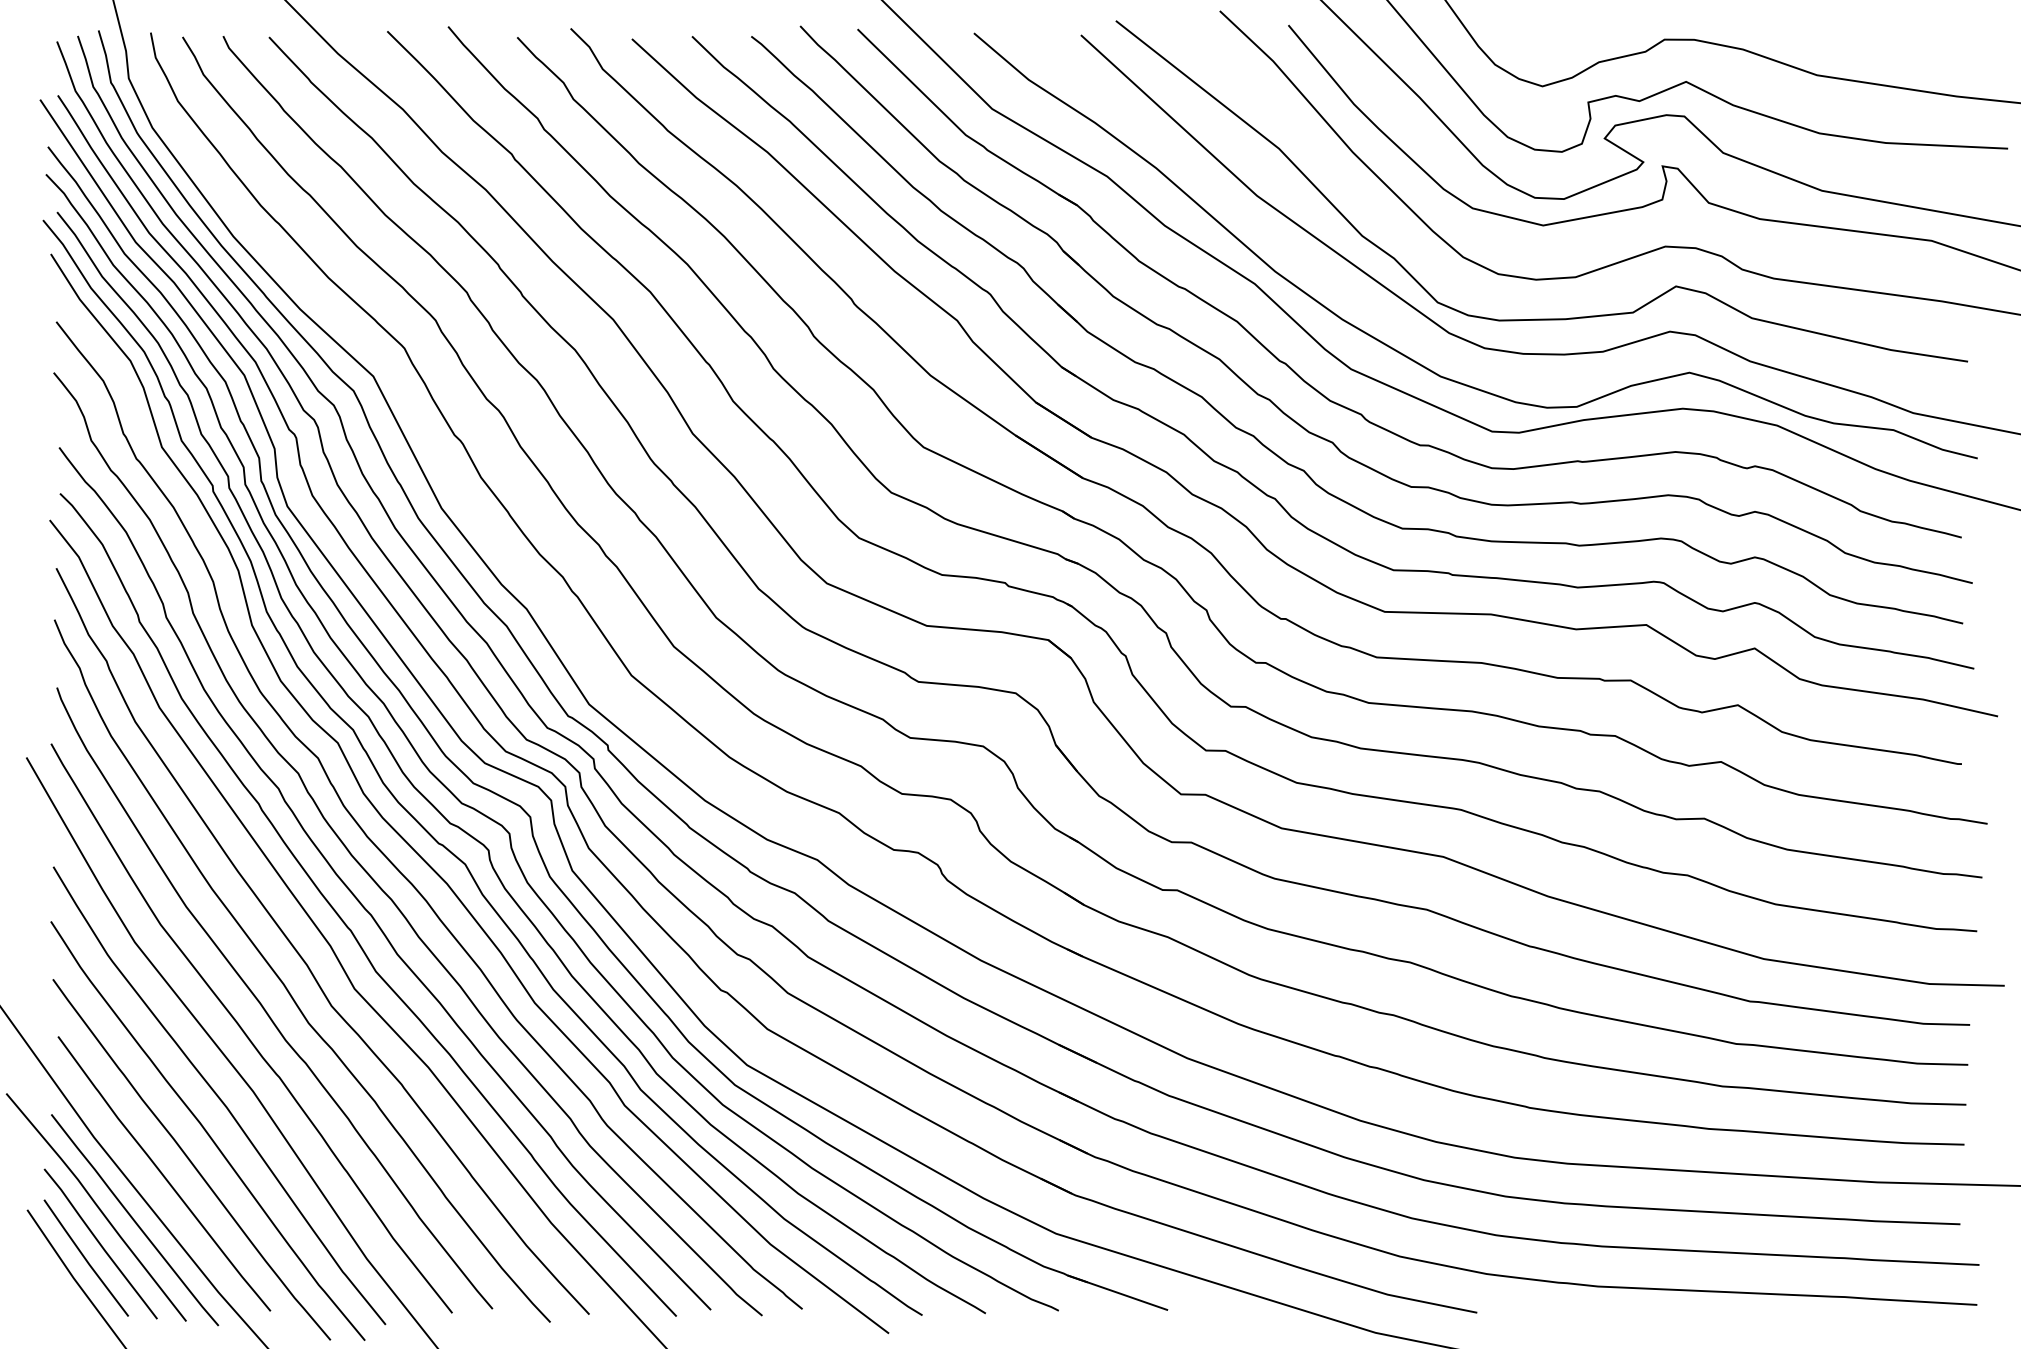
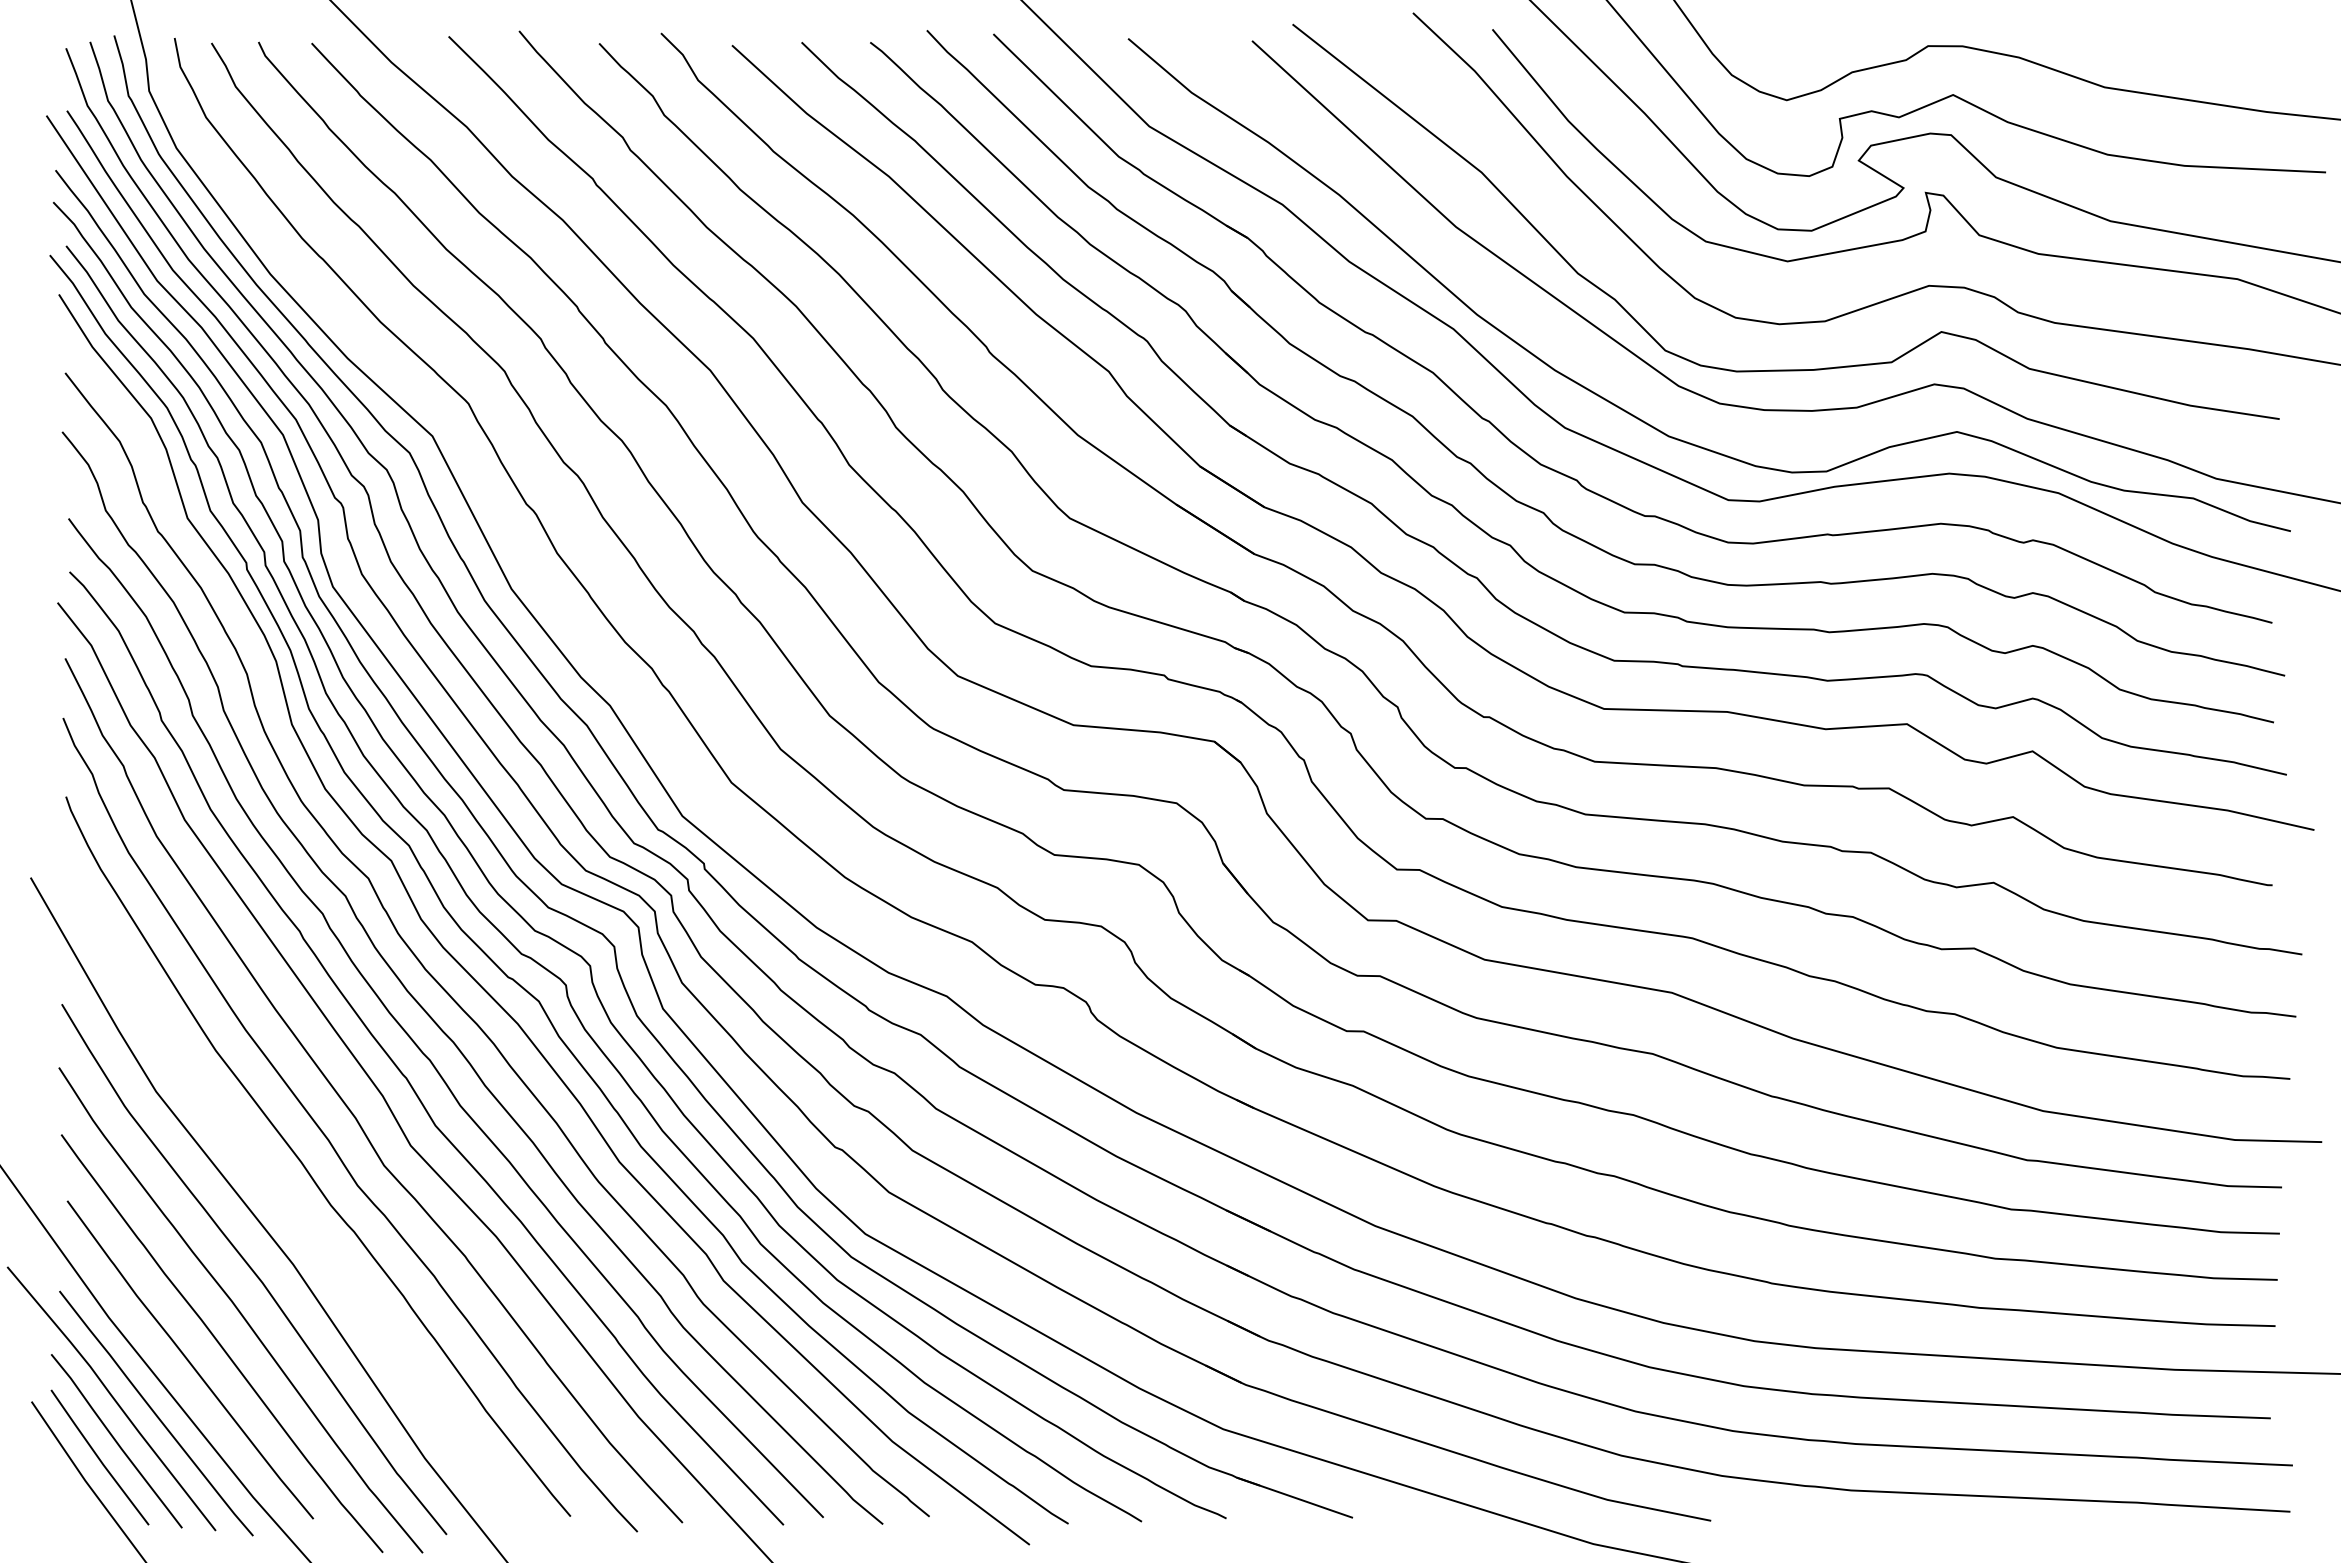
curve: (245, 1032) -> (284, 1196), removed

